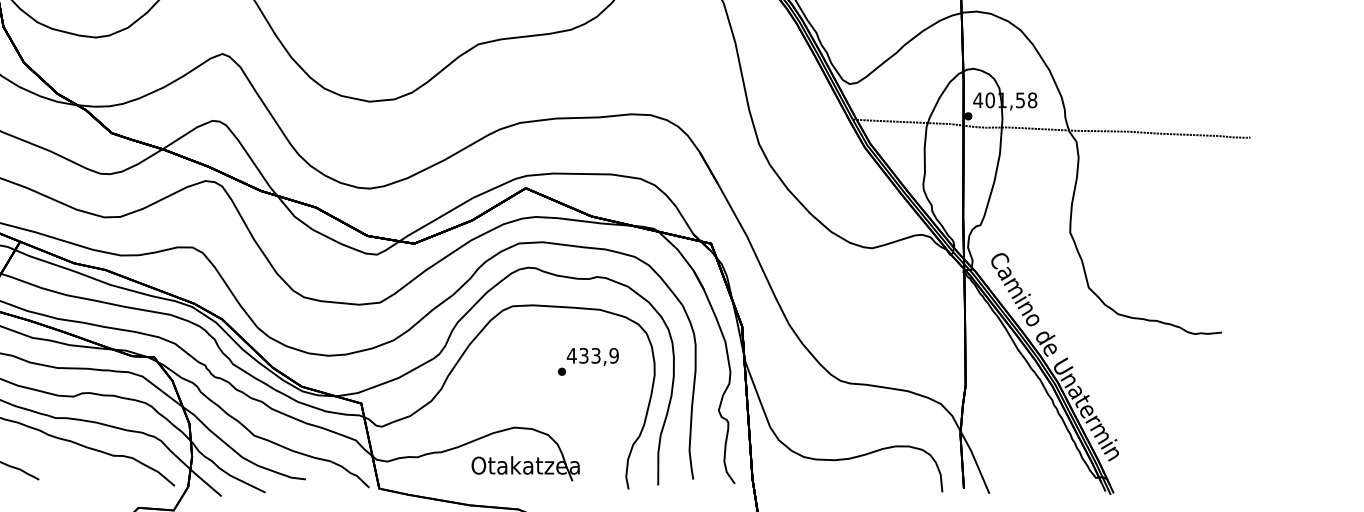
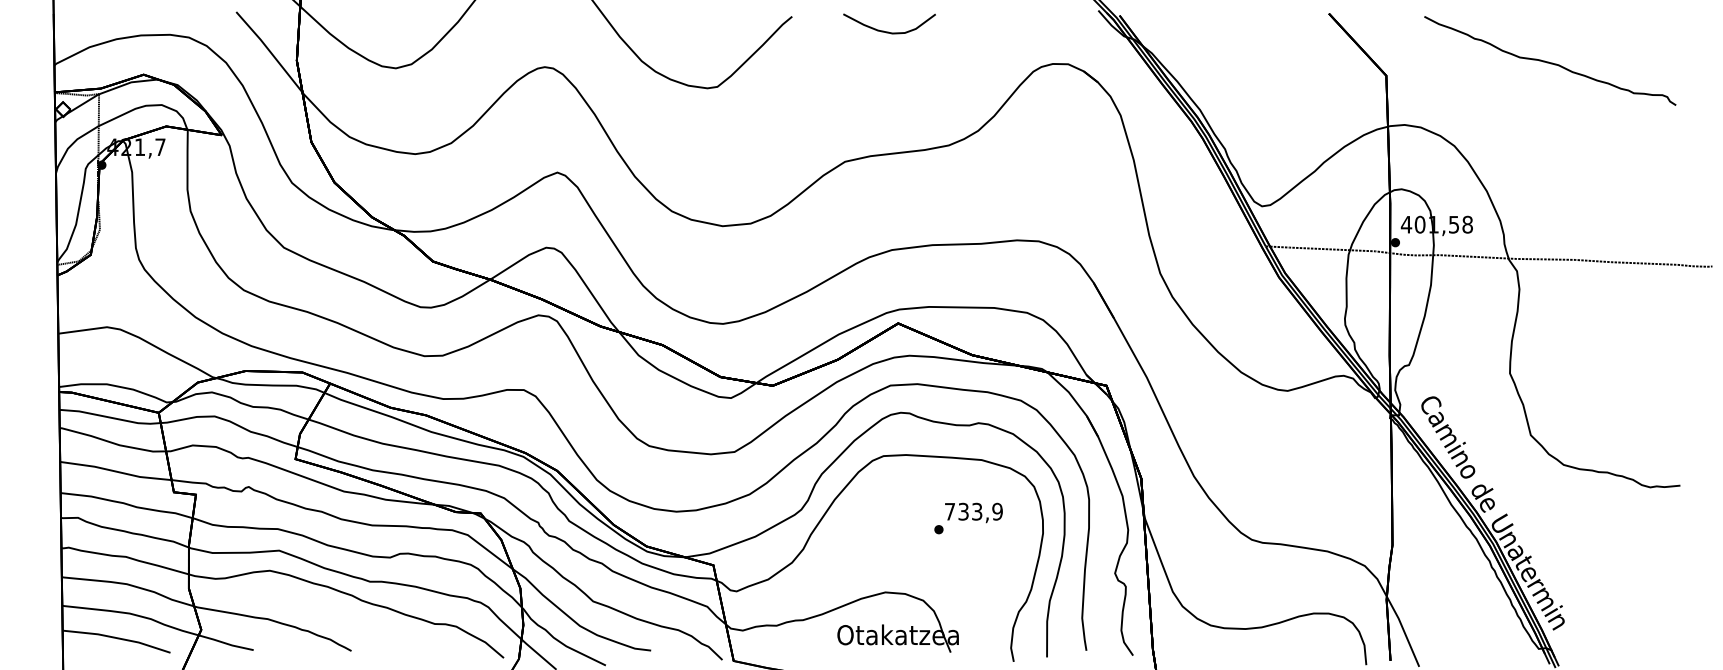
text: (571, 355) -> (949, 511), 433,9 -> 733,9

